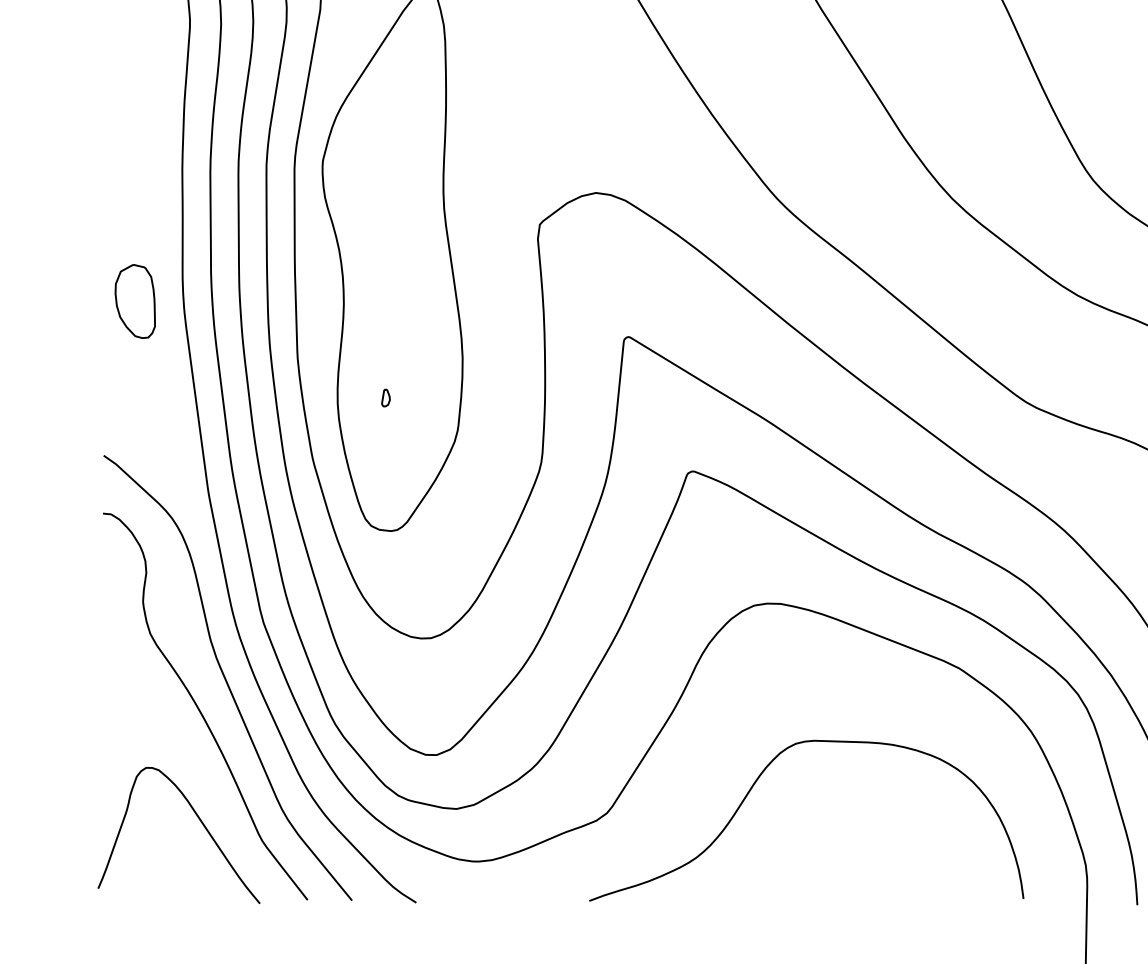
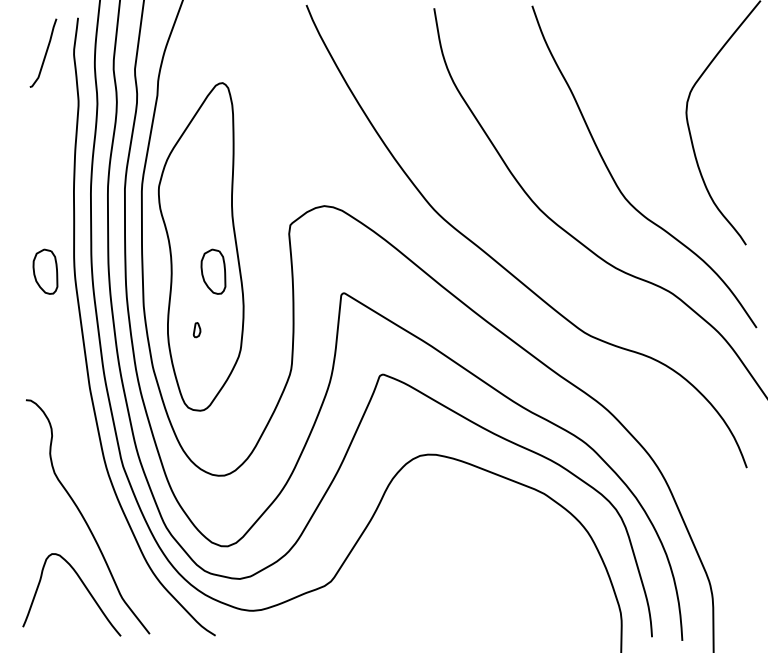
part: (412, 301) -> (213, 271), added
part: (386, 398) -> (197, 330), size x1.4
curve: (226, 677) -> (100, 499), removed
curve: (754, 786) -> (420, 565), removed

